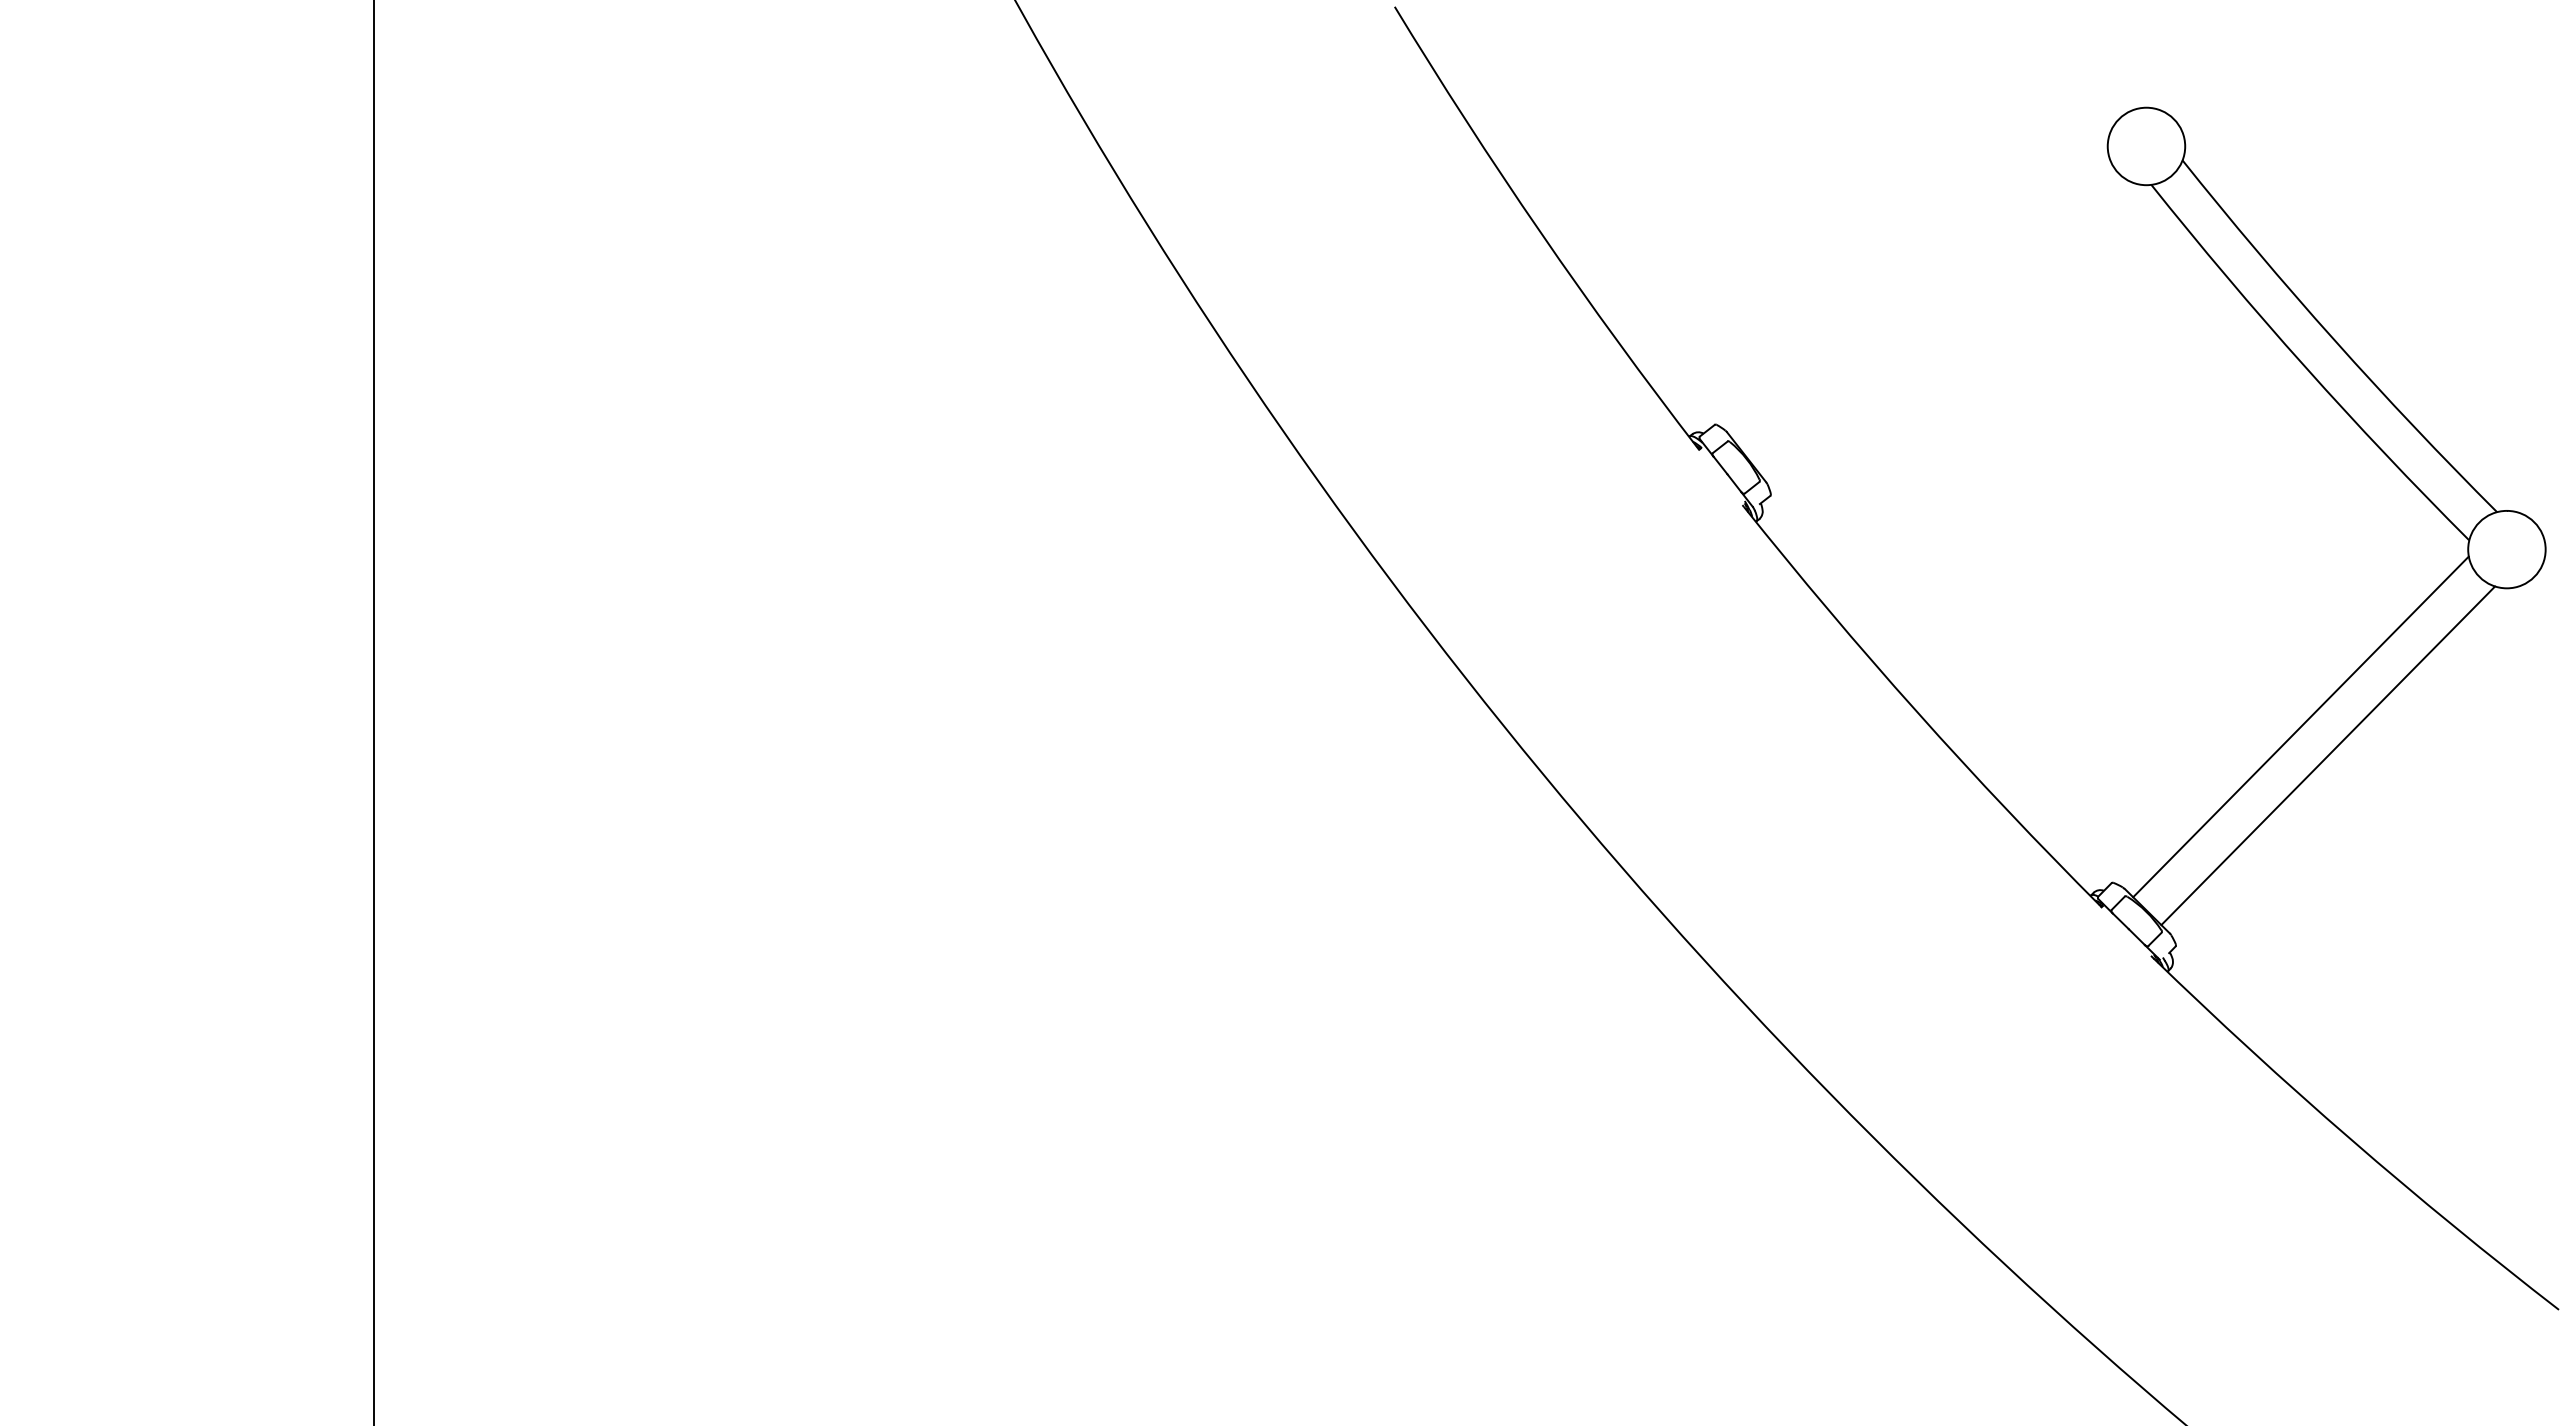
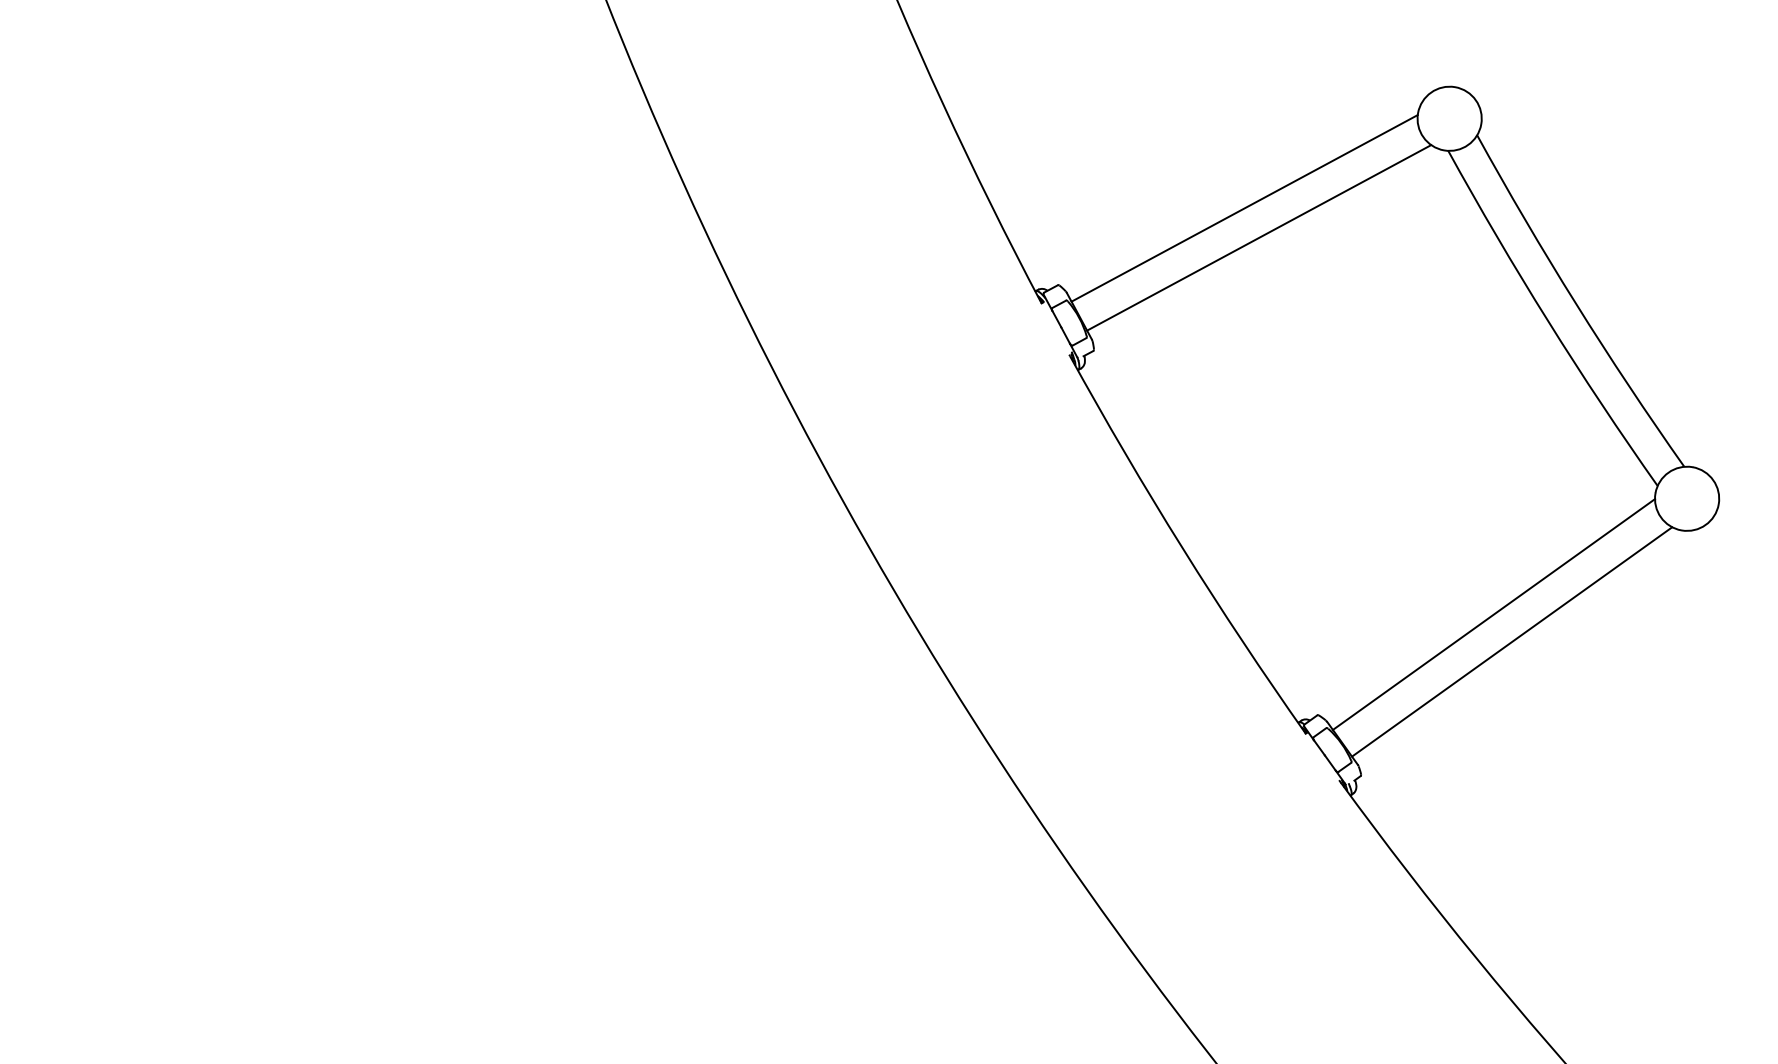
line: (1920, 294) -> (1244, 207), added
line: (1943, 326) -> (1258, 237), added

